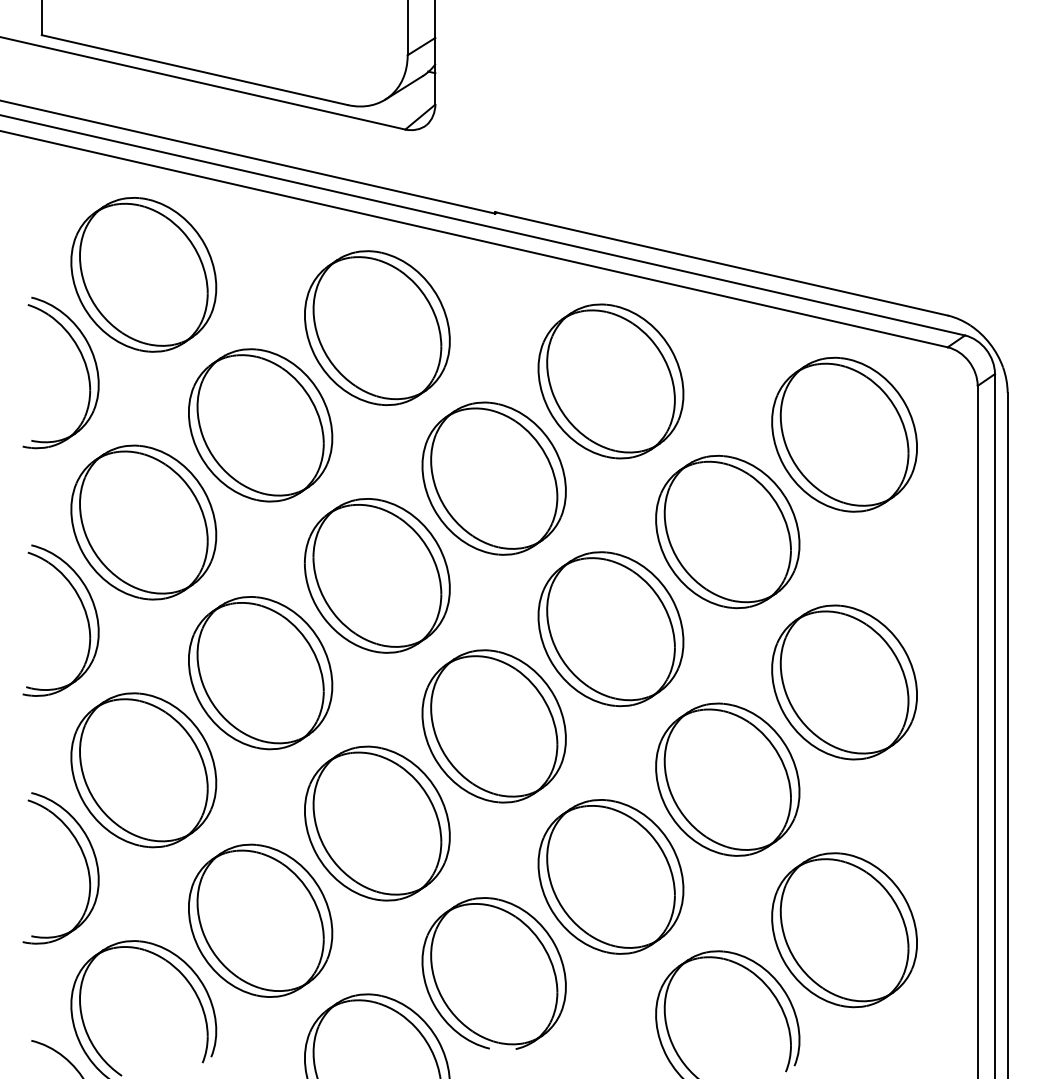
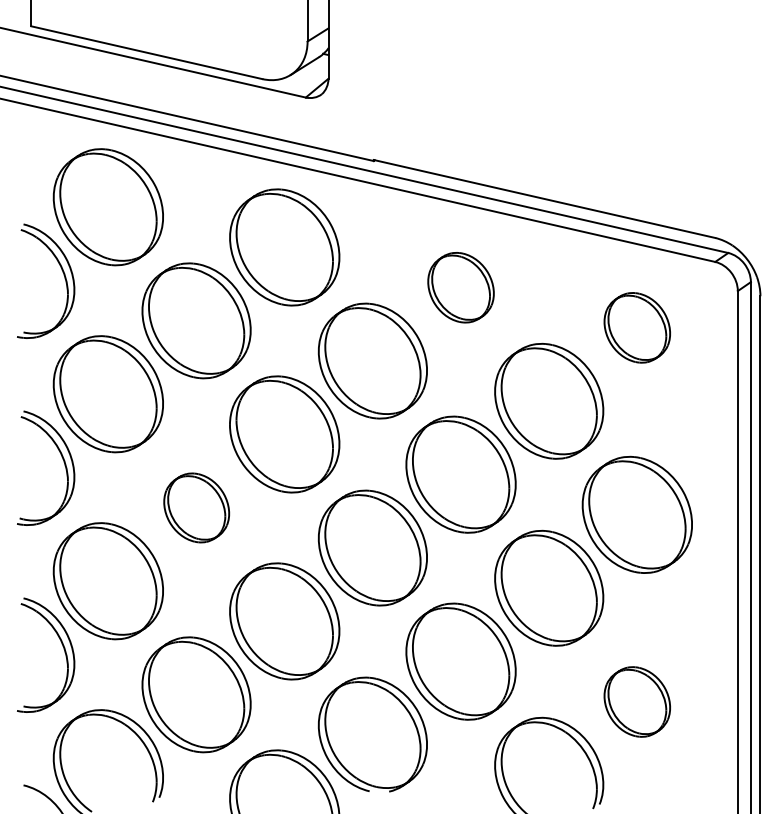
part: (610, 381) -> (460, 287), size x0.6
part: (844, 434) -> (637, 327), size x0.6
part: (260, 673) -> (196, 508), size x0.6
part: (844, 930) -> (637, 702), size x0.6

